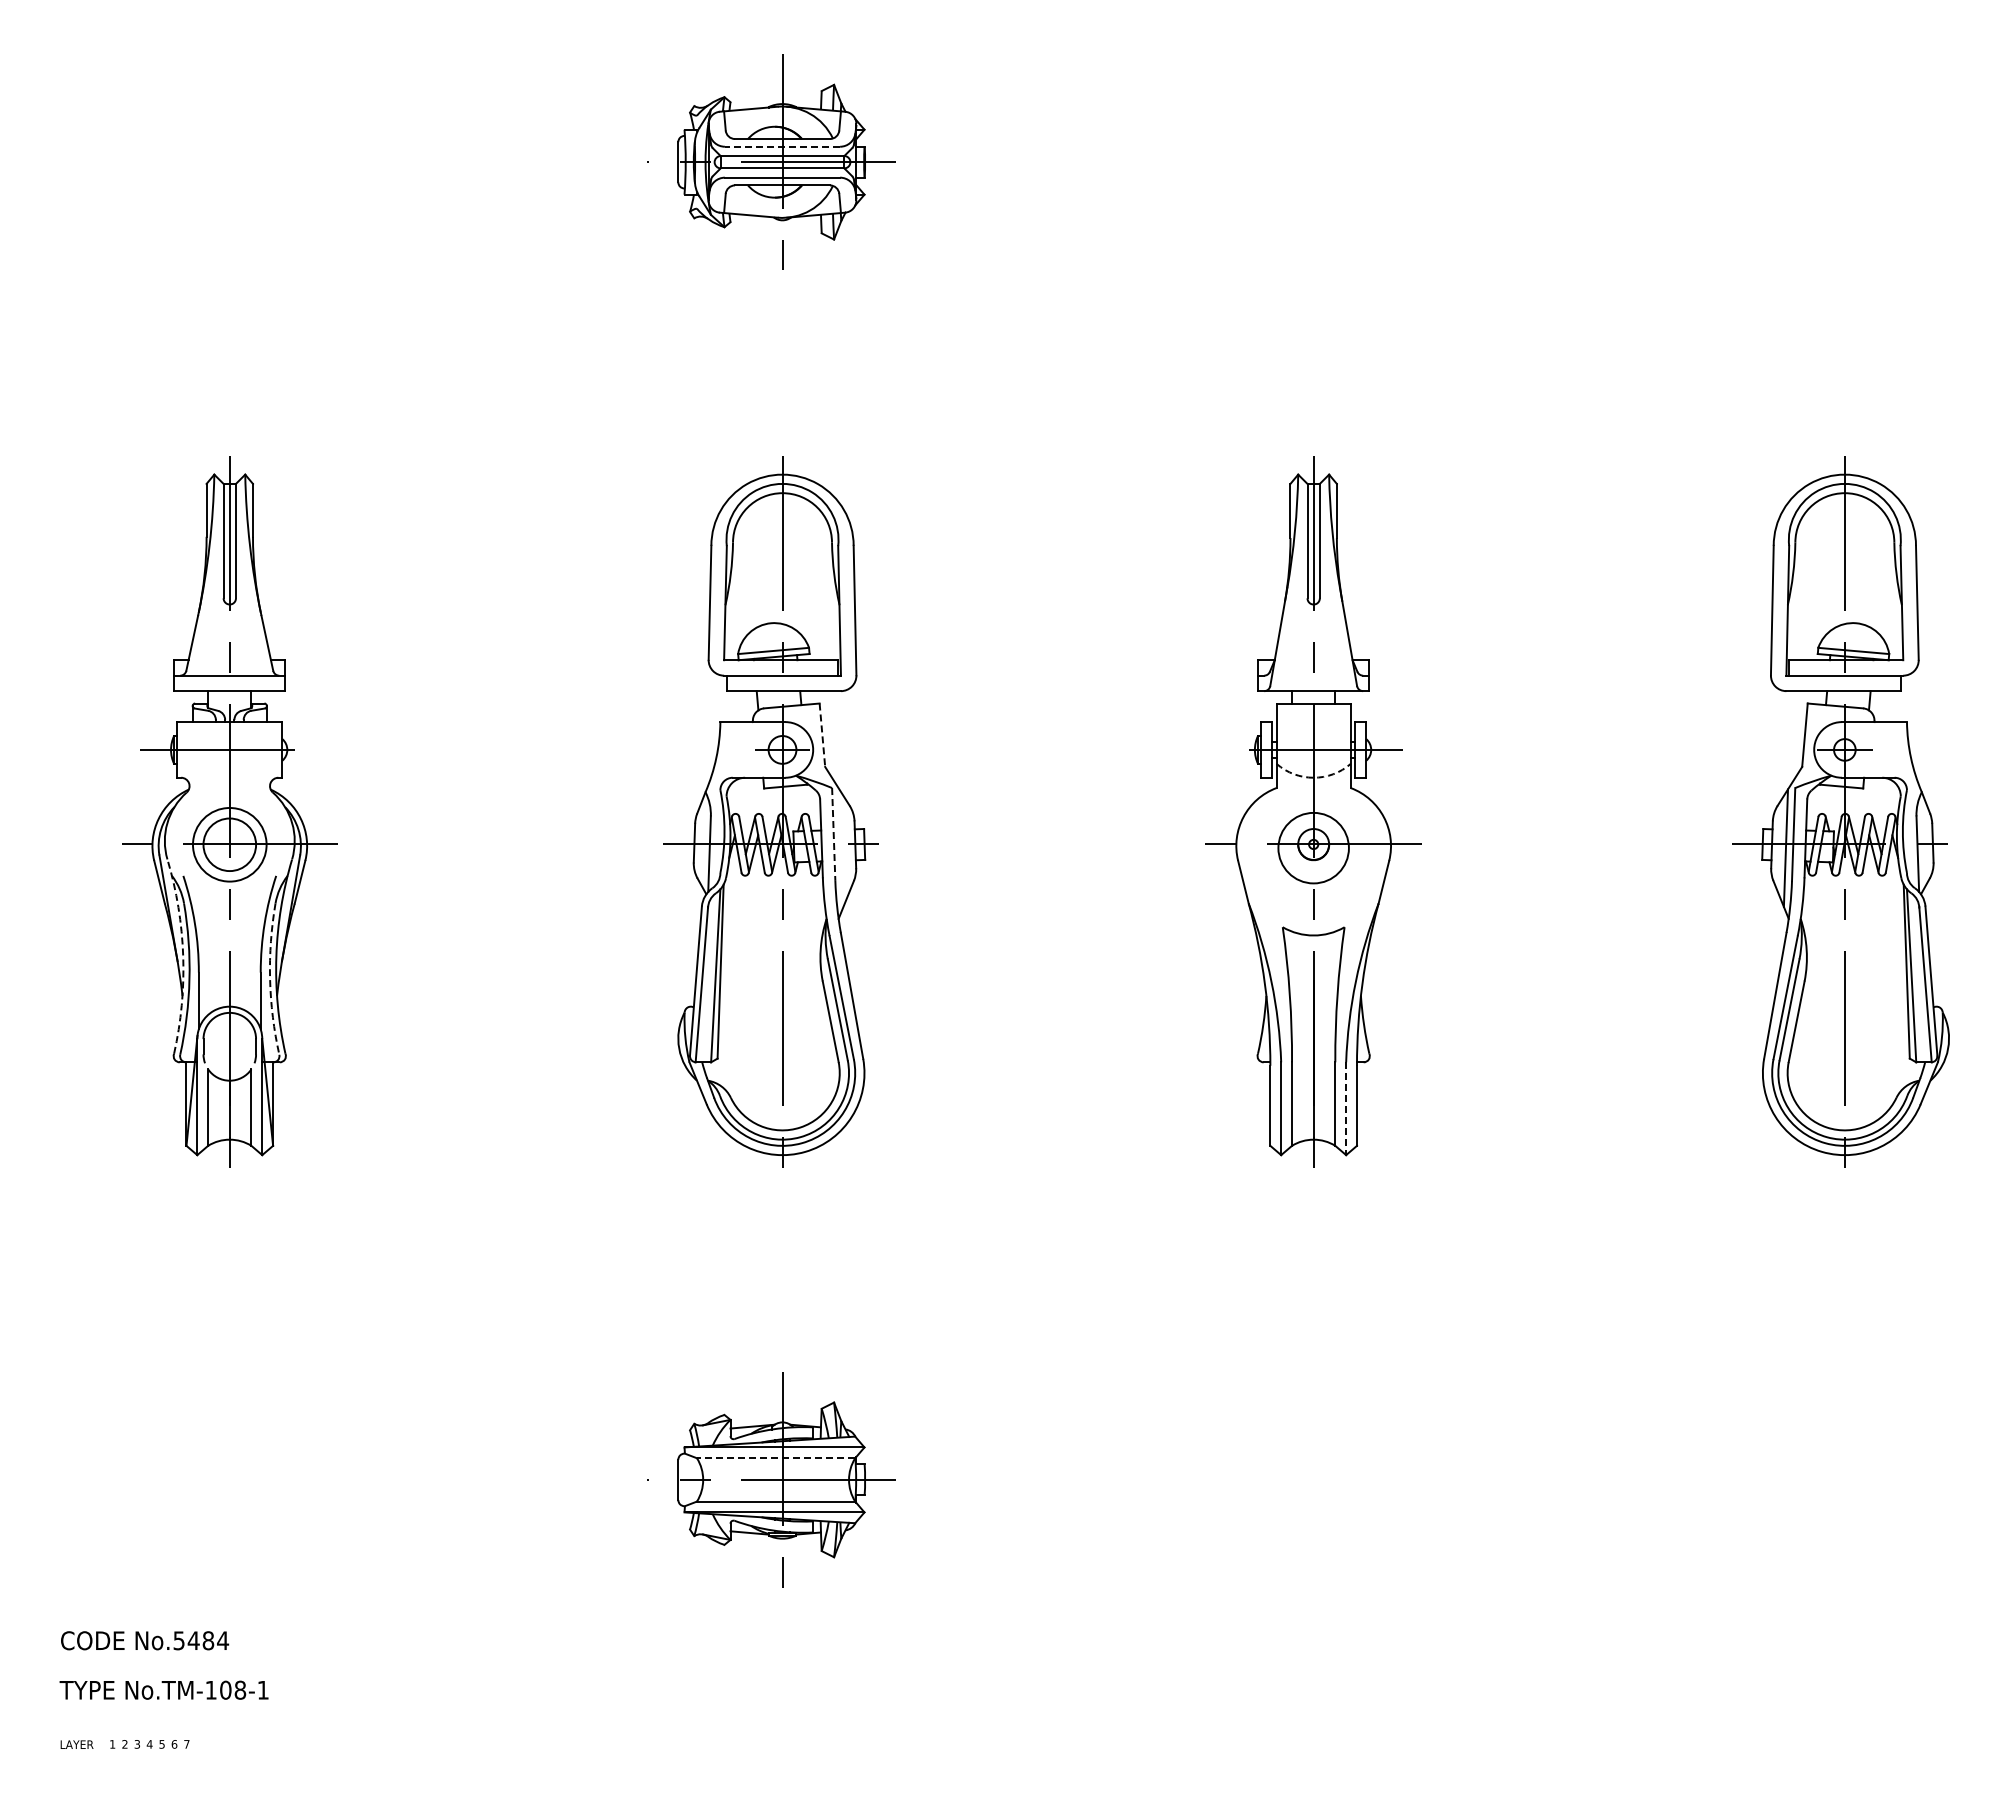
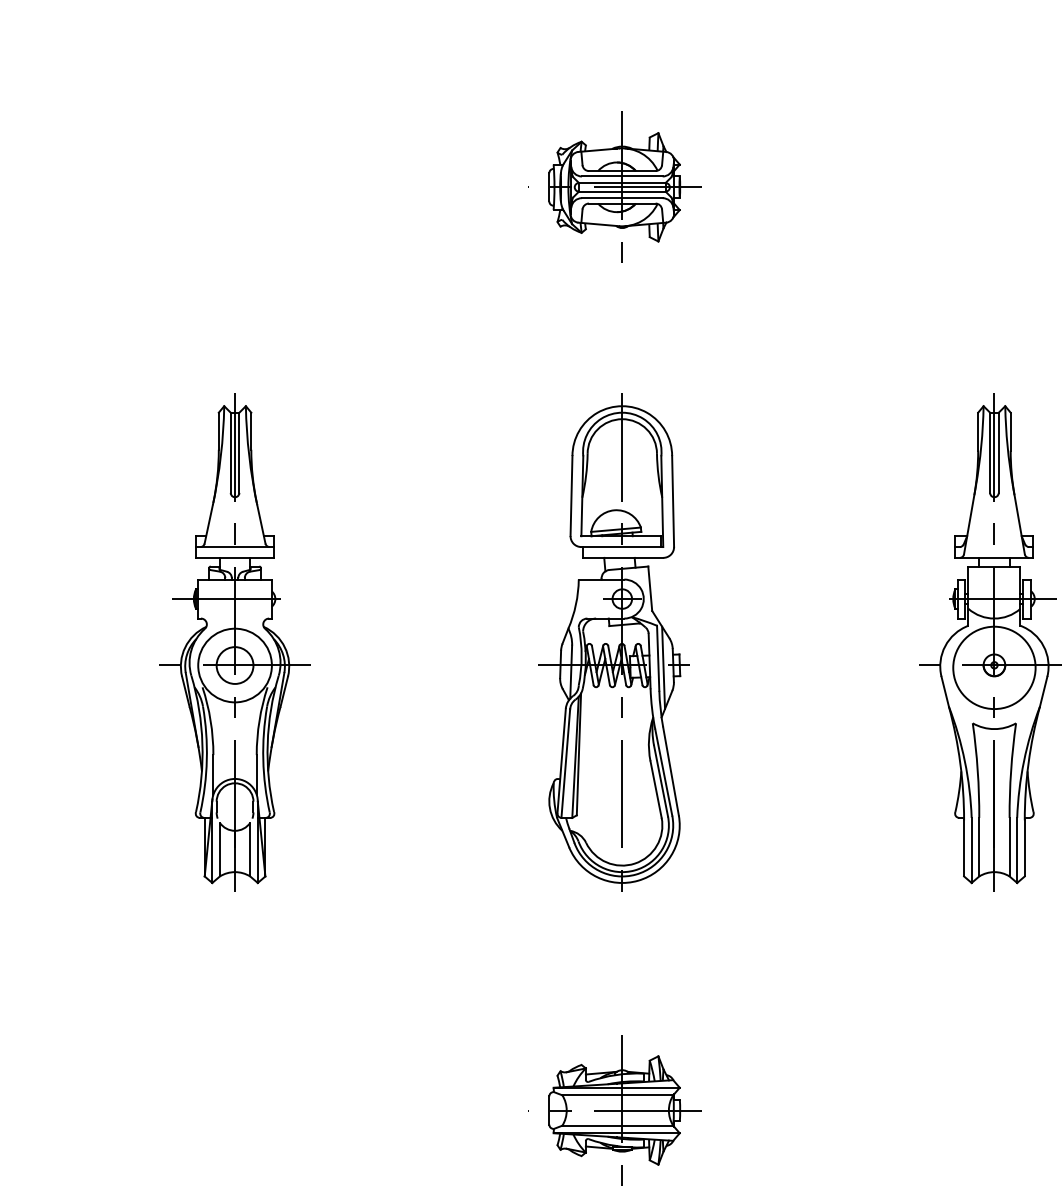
line: (782, 146) -> (622, 176), dashed -> solid
line: (822, 735) -> (650, 588), dashed -> solid
arc: (1313, 777) -> (994, 618), dashed -> solid
line: (833, 834) -> (658, 658), dashed -> solid
circle: (229, 844) -> (234, 665), size x1.43
line: (841, 847) -> (663, 667), added
circle: (1313, 847) -> (994, 667), size x1.67
arc: (183, 956) -> (202, 743), dashed -> solid
arc: (270, 979) -> (263, 759), dashed -> solid
line: (1346, 1109) -> (1017, 850), dashed -> solid
line: (775, 1458) -> (617, 1095), dashed -> solid

